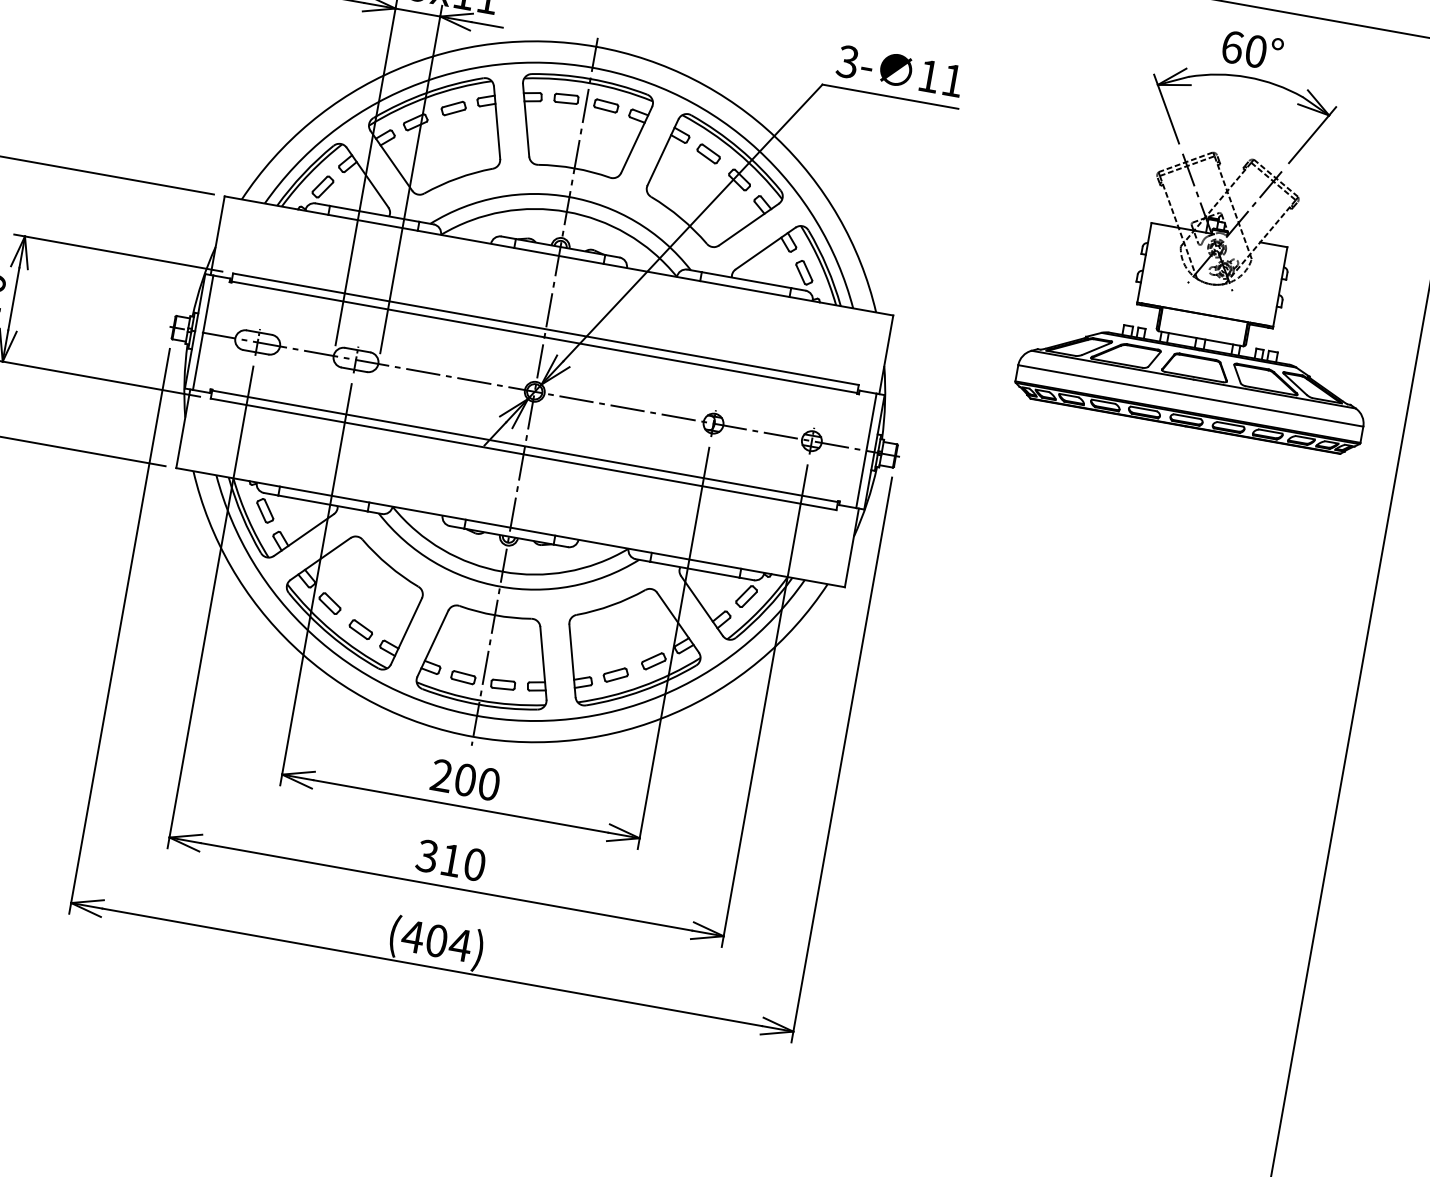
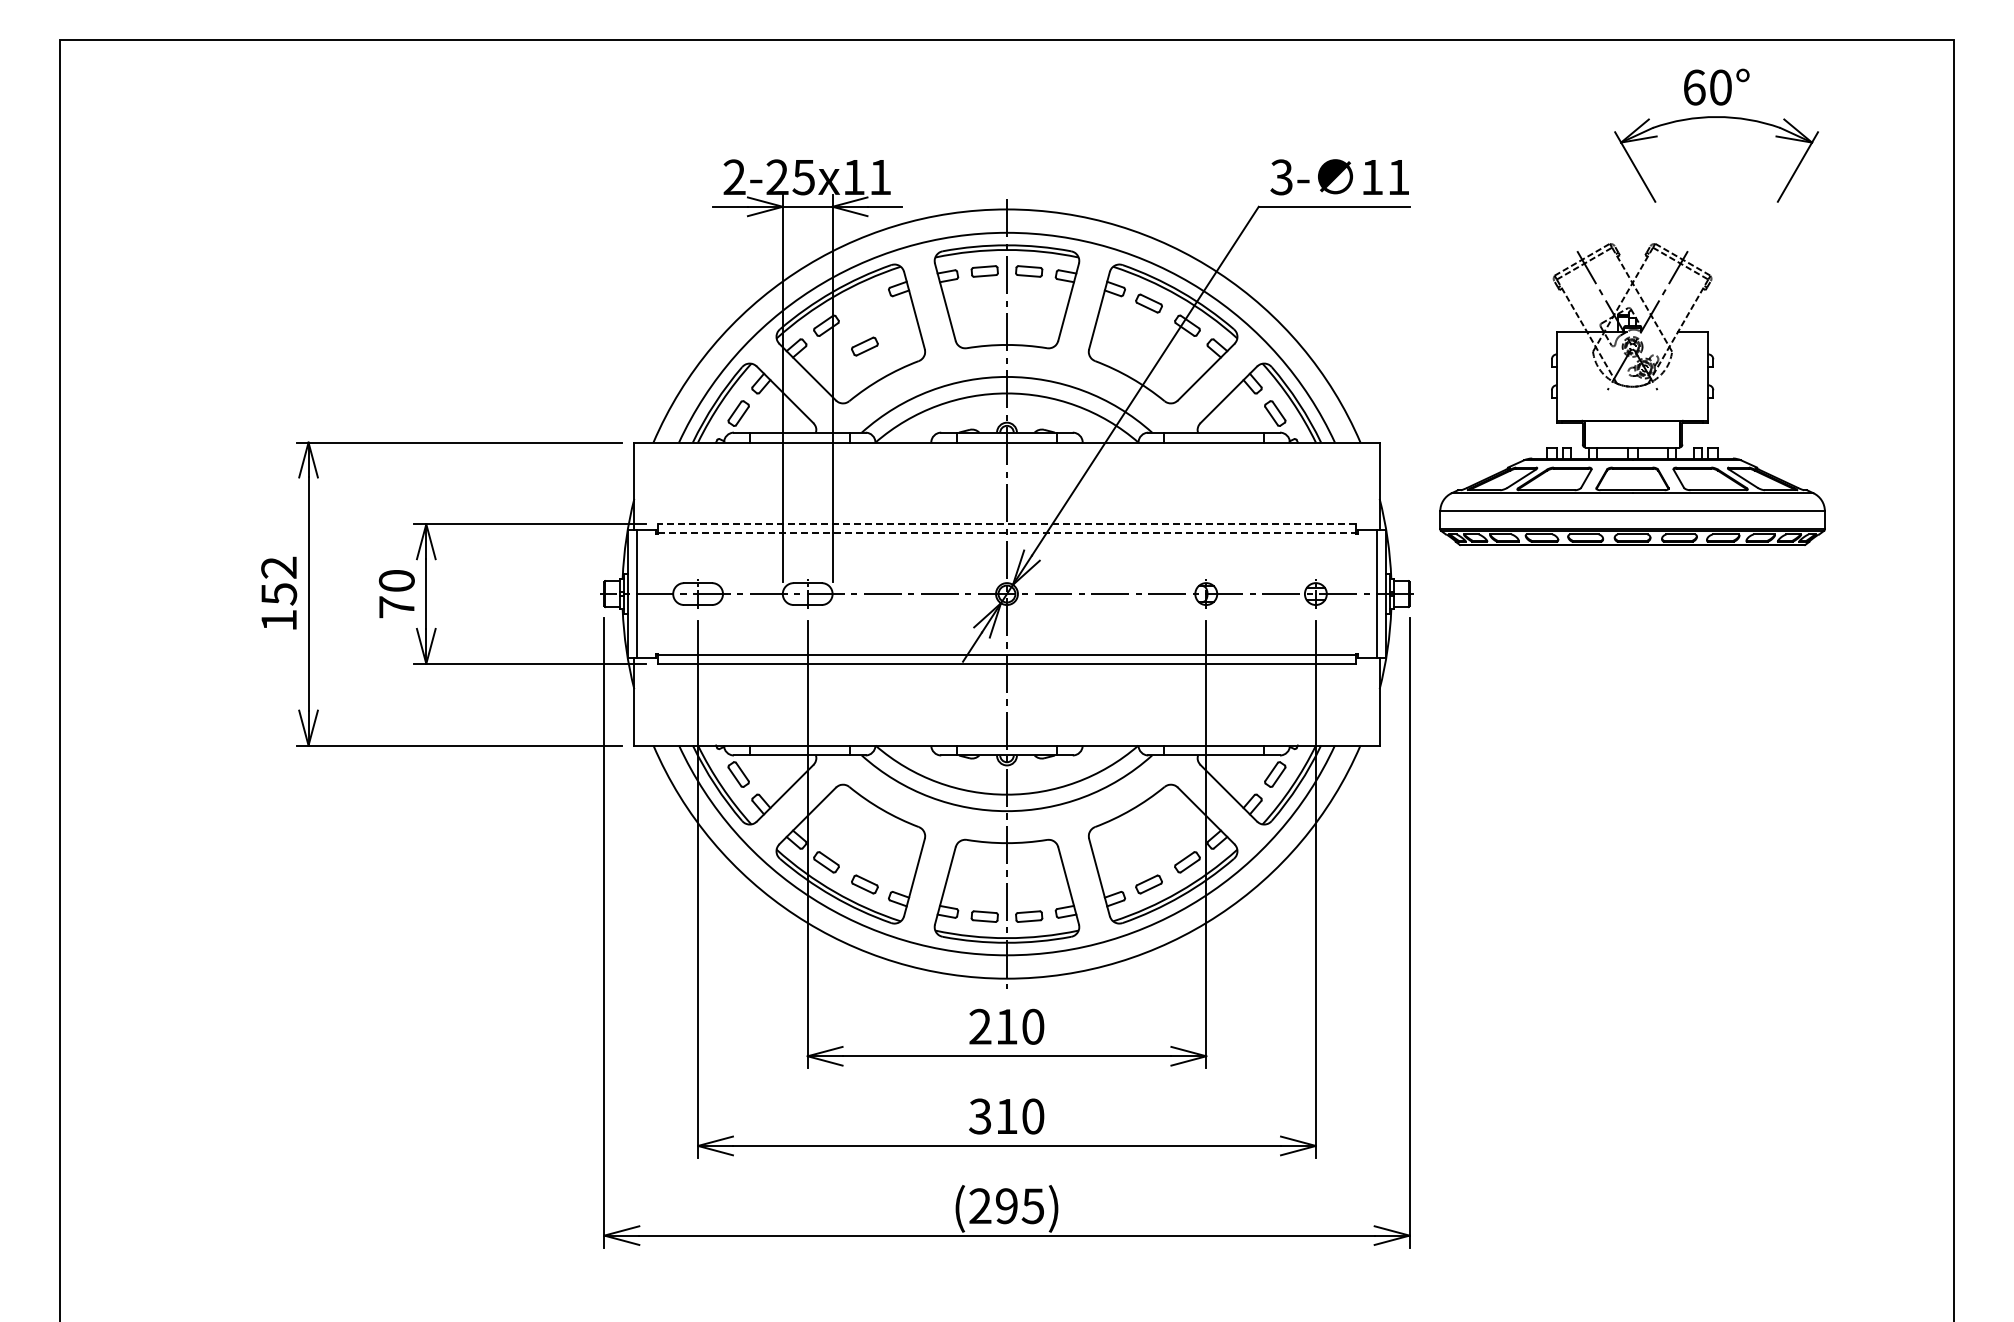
part: (453, 108) -> (864, 346), moved
part: (1210, 284) -> (1632, 387), moved
line: (546, 329) -> (1007, 524), solid -> dashed
line: (544, 337) -> (1007, 533), solid -> dashed
text: (465, 779) -> (1006, 1026), 200 -> 210
text: (436, 941) -> (1006, 1206), (404) -> (295)

